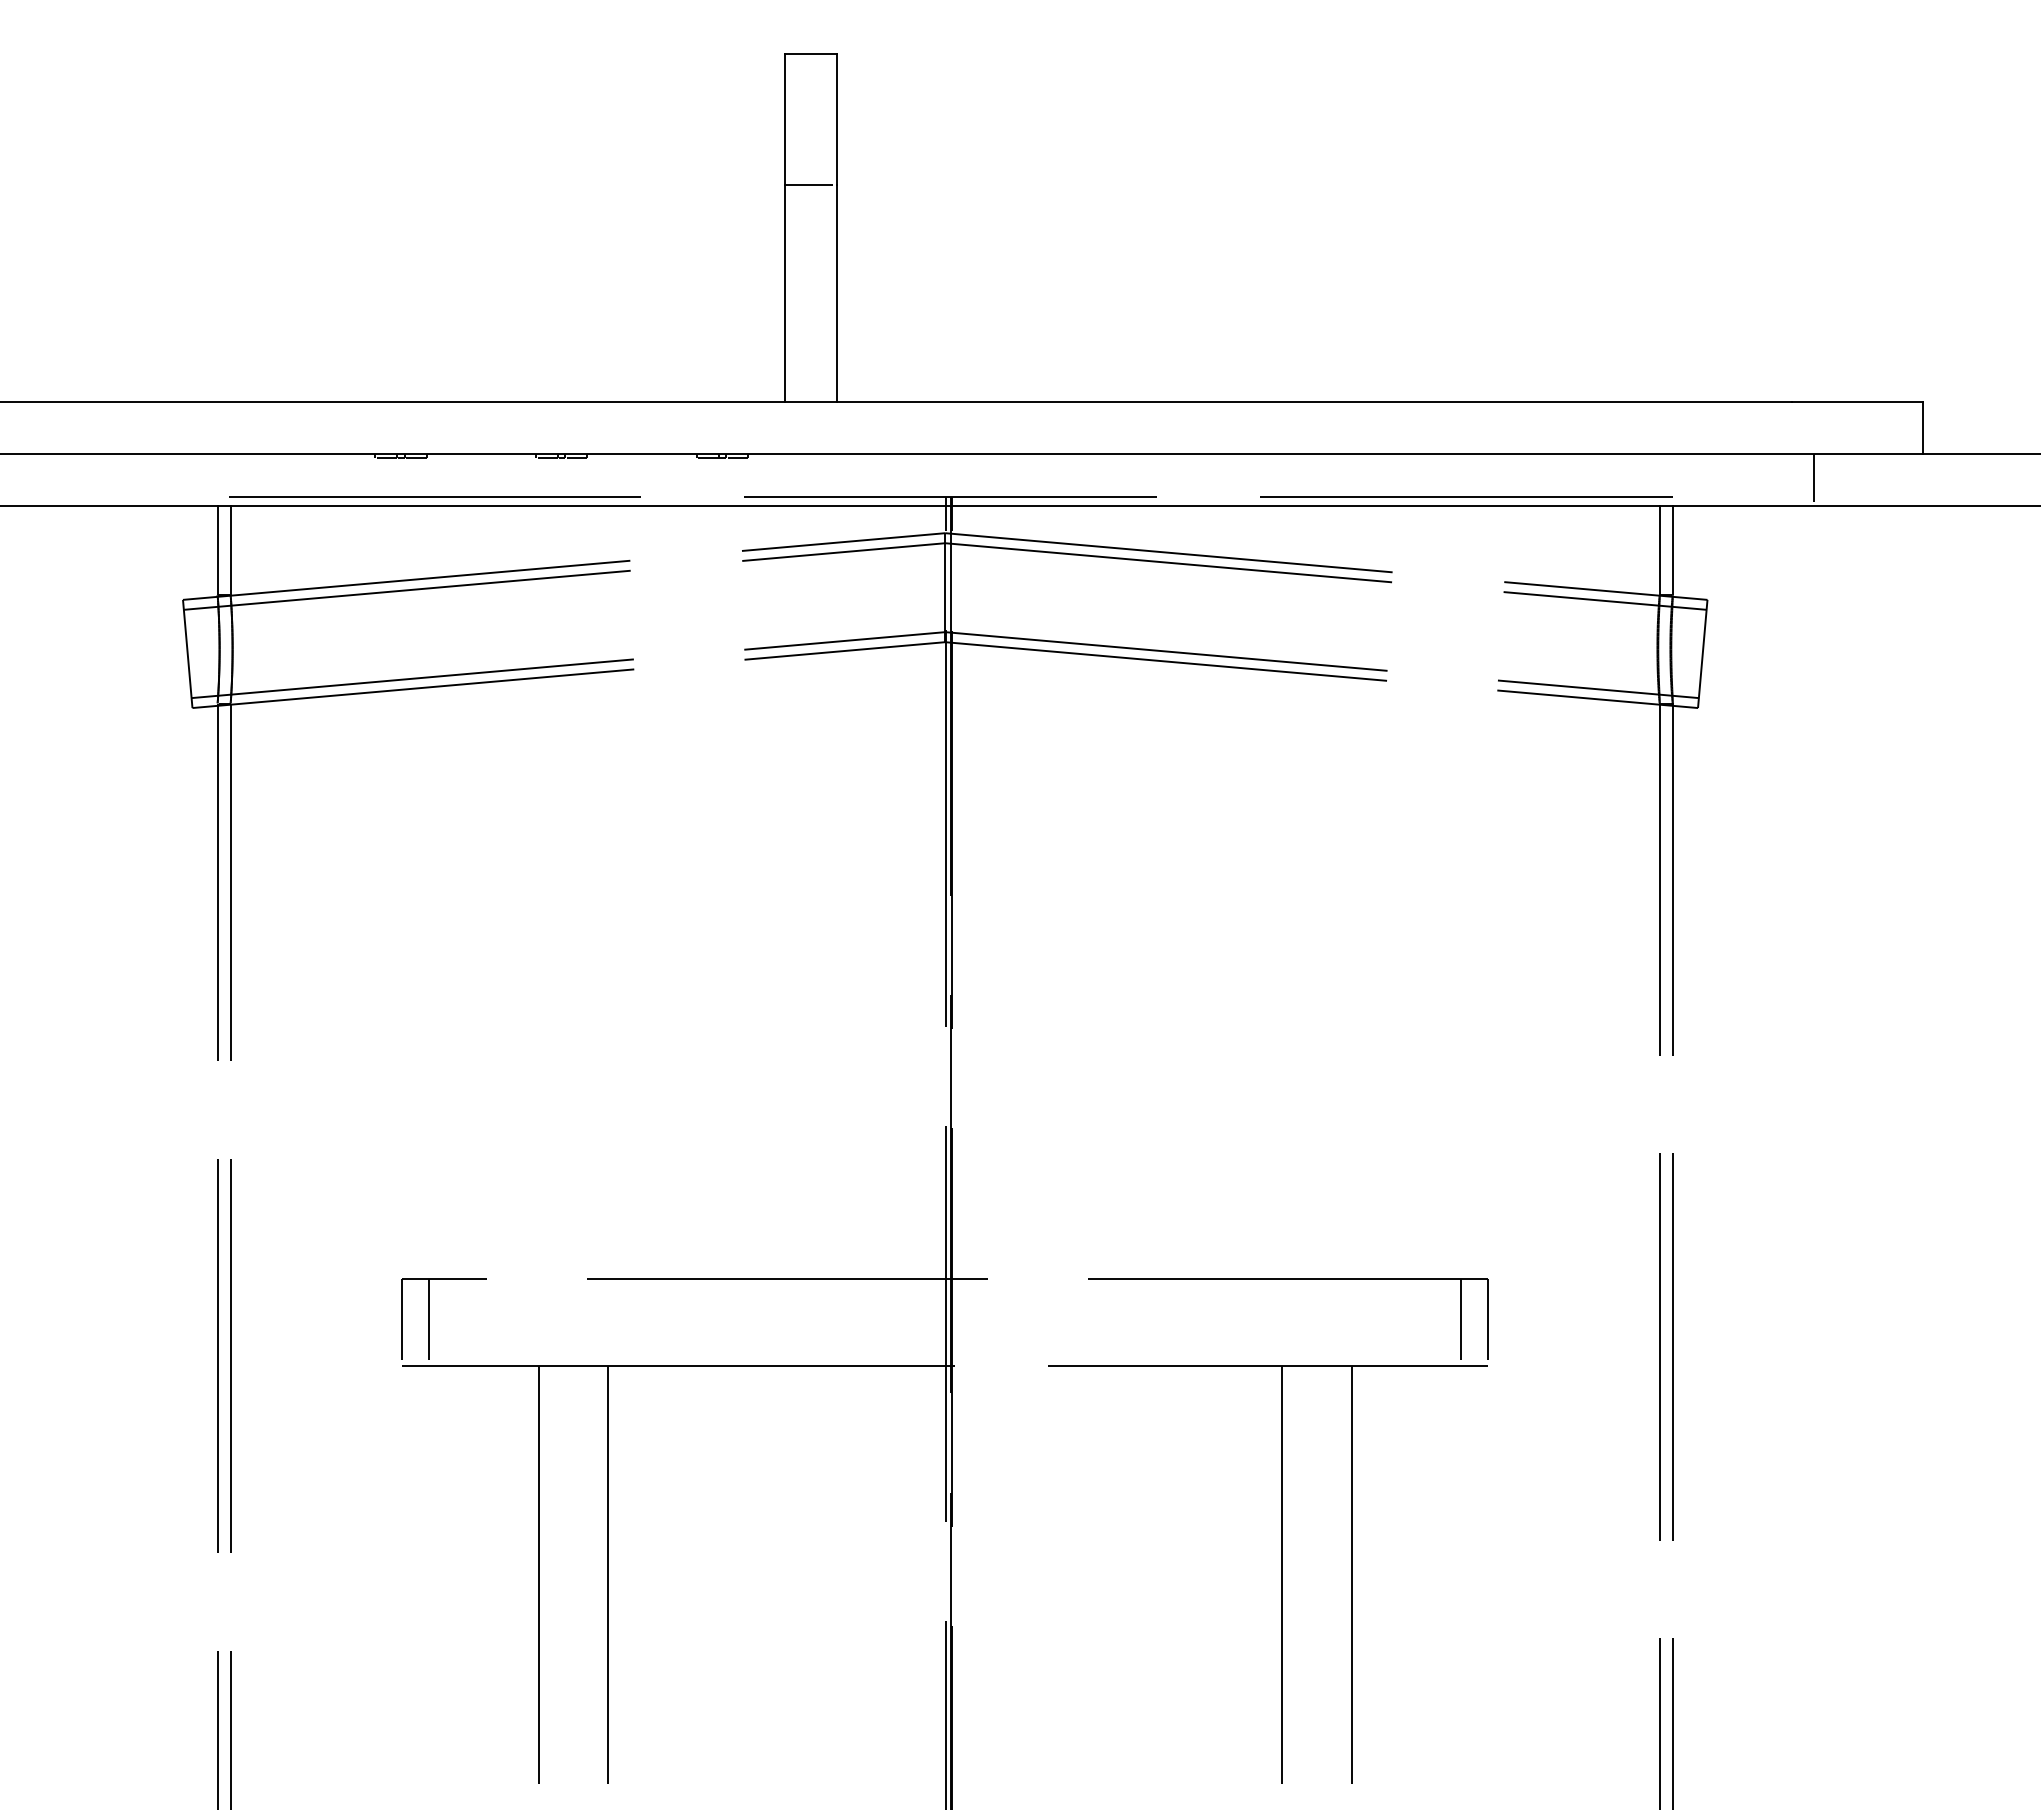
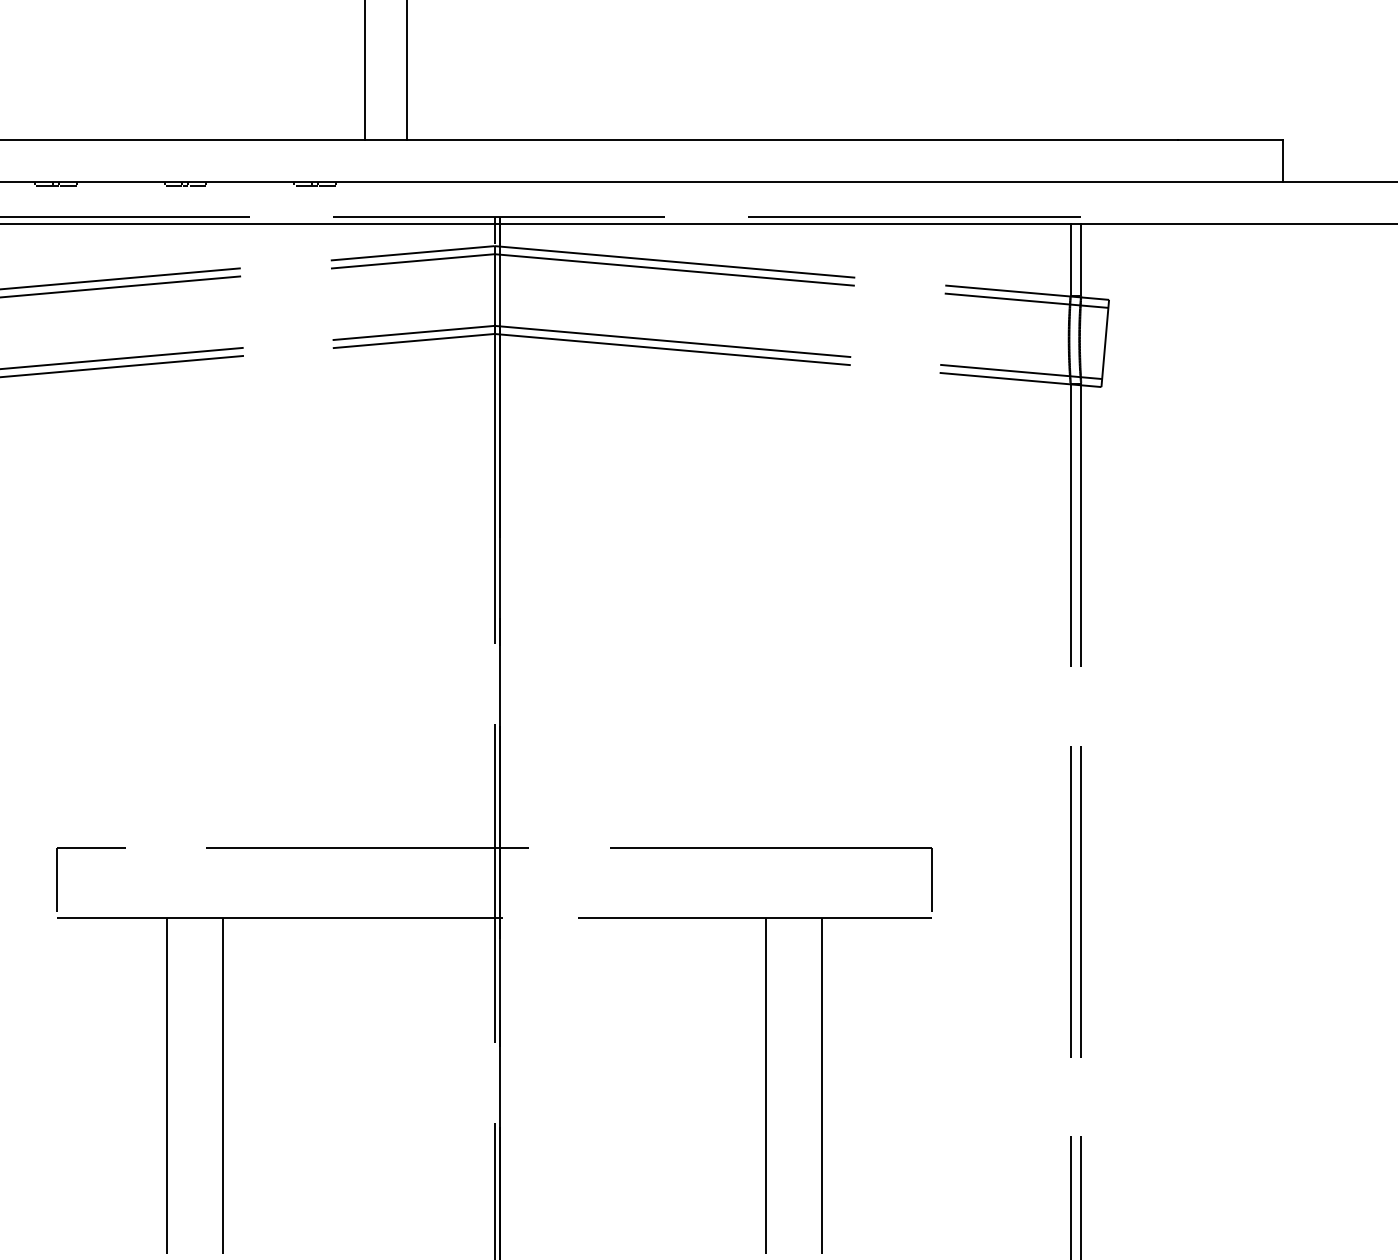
line: (1814, 479) -> (1195, 202), removed
line: (429, 1322) -> (78, 882), removed
line: (1461, 1322) -> (910, 882), removed

